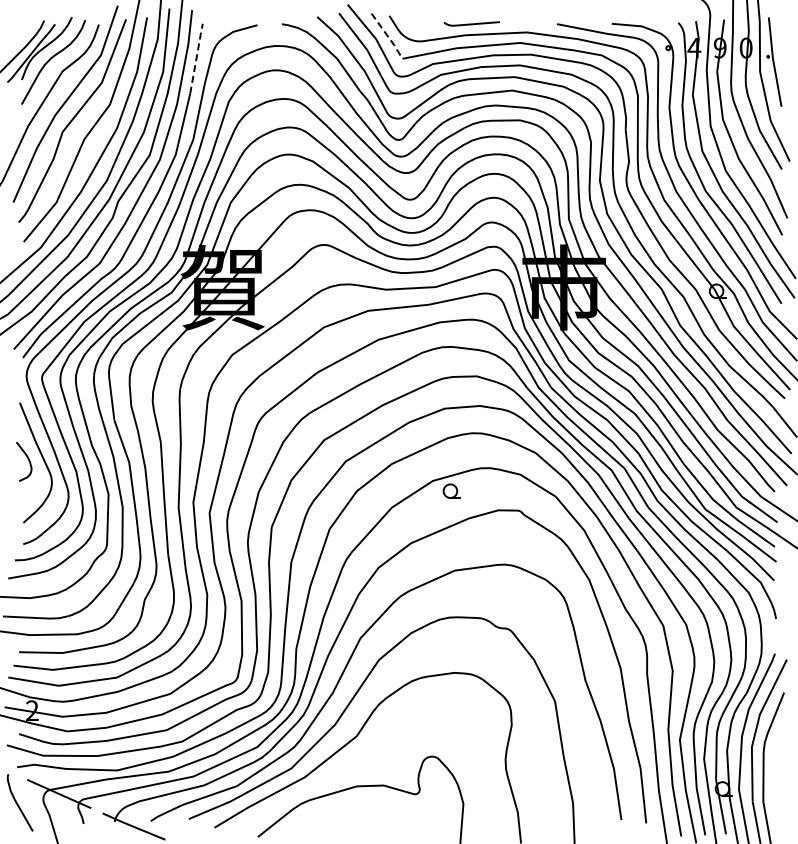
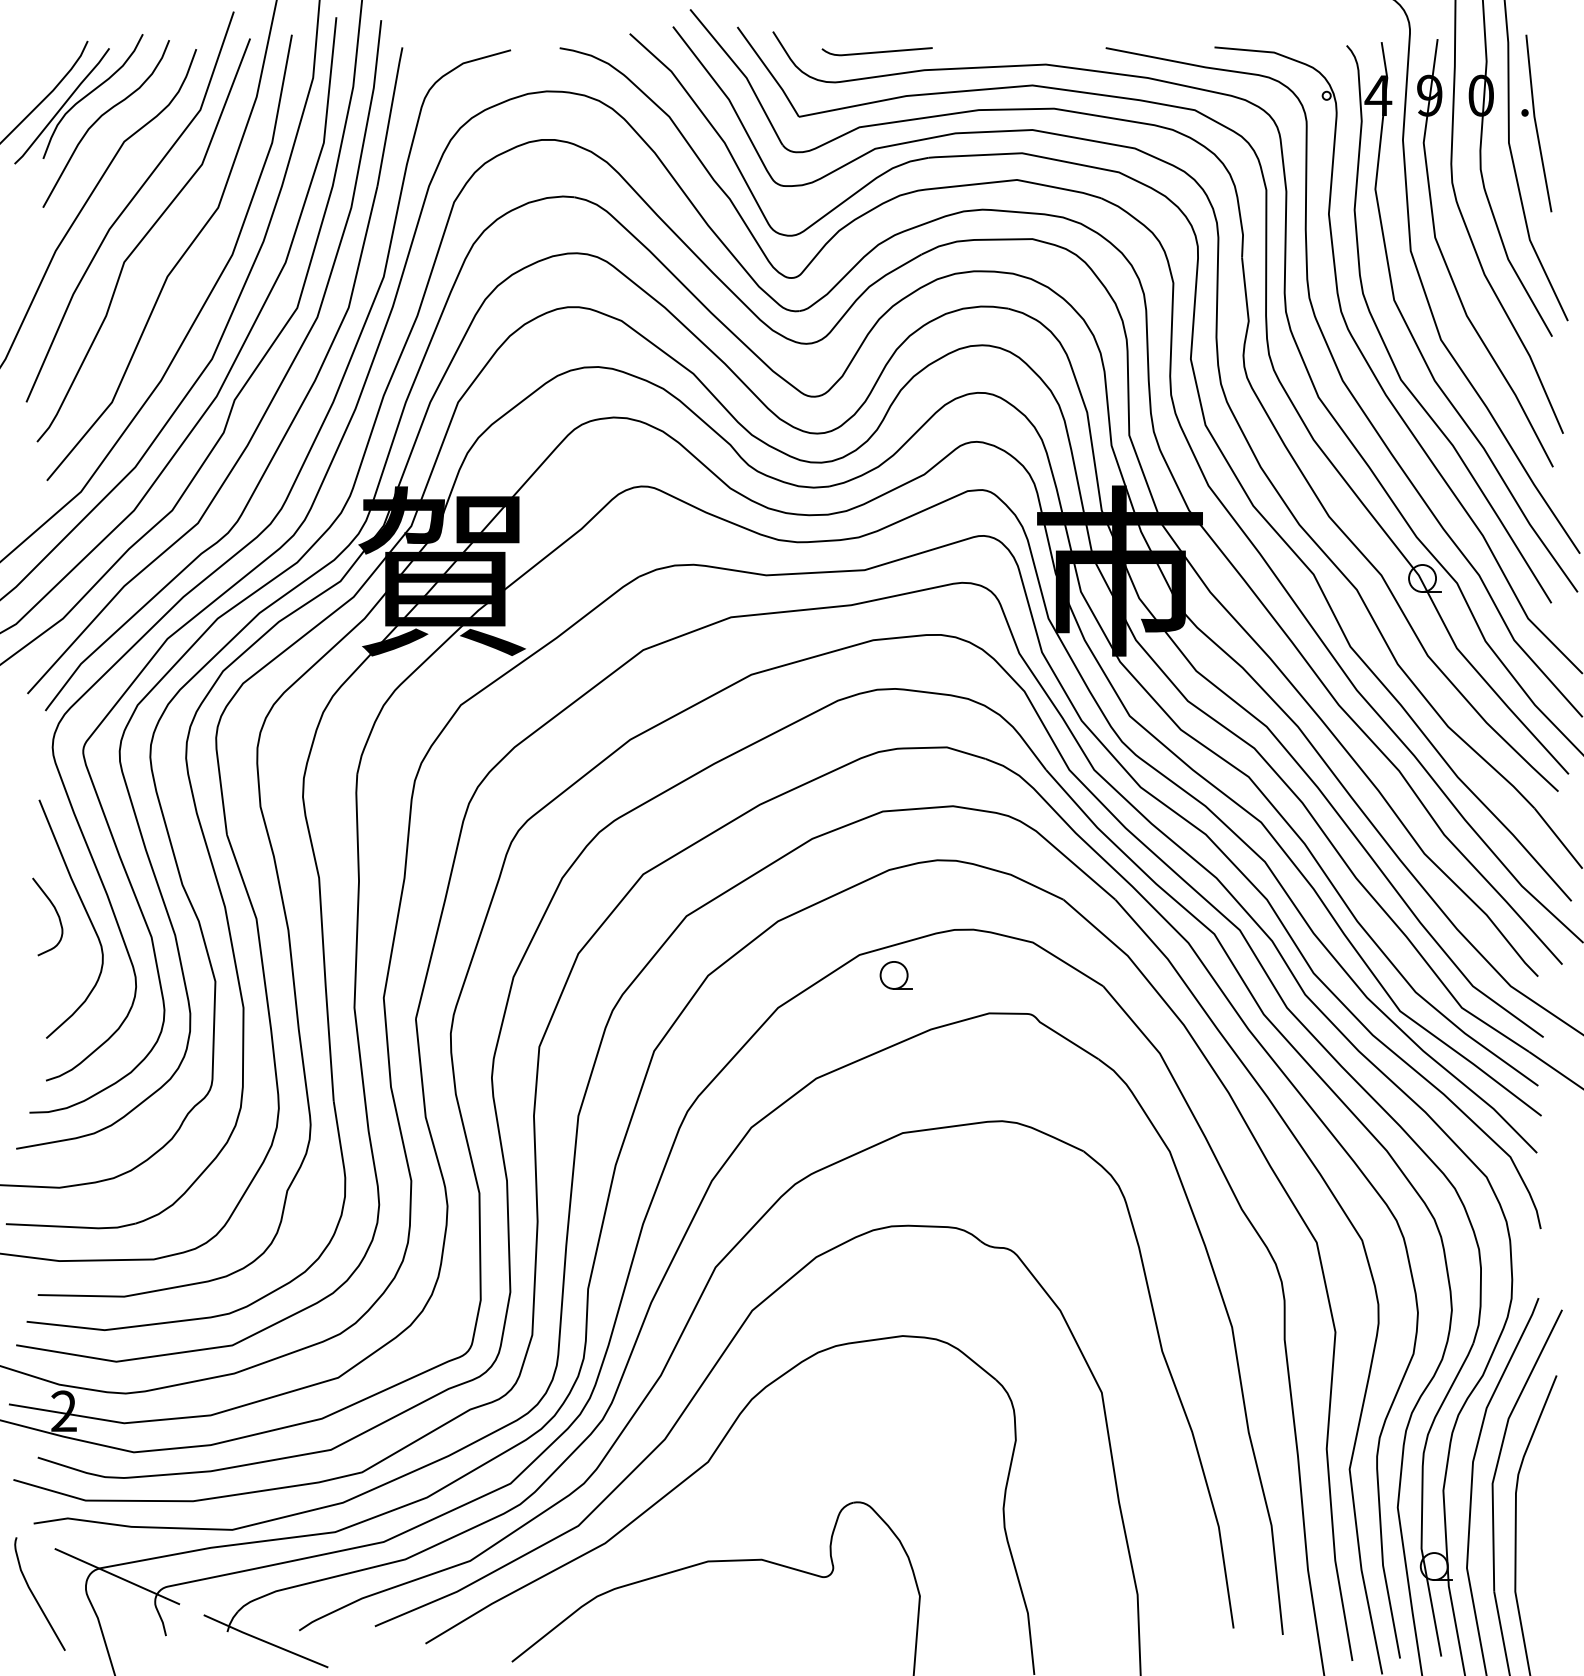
curve: (471, 23) -> (876, 50), moved
line: (388, 36) -> (771, 72), dashed -> solid
line: (196, 57) -> (389, 114), dashed -> solid

